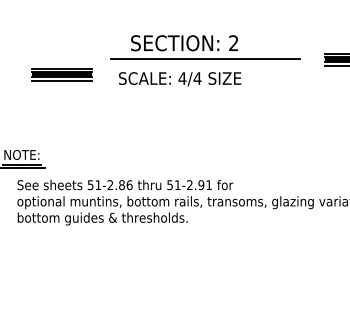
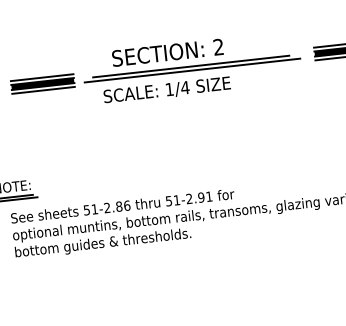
line: (206, 62) -> (192, 70), added
part: (61, 74) -> (42, 83), moved
text: (182, 78) -> (169, 89), 4/4 -> 1/4

